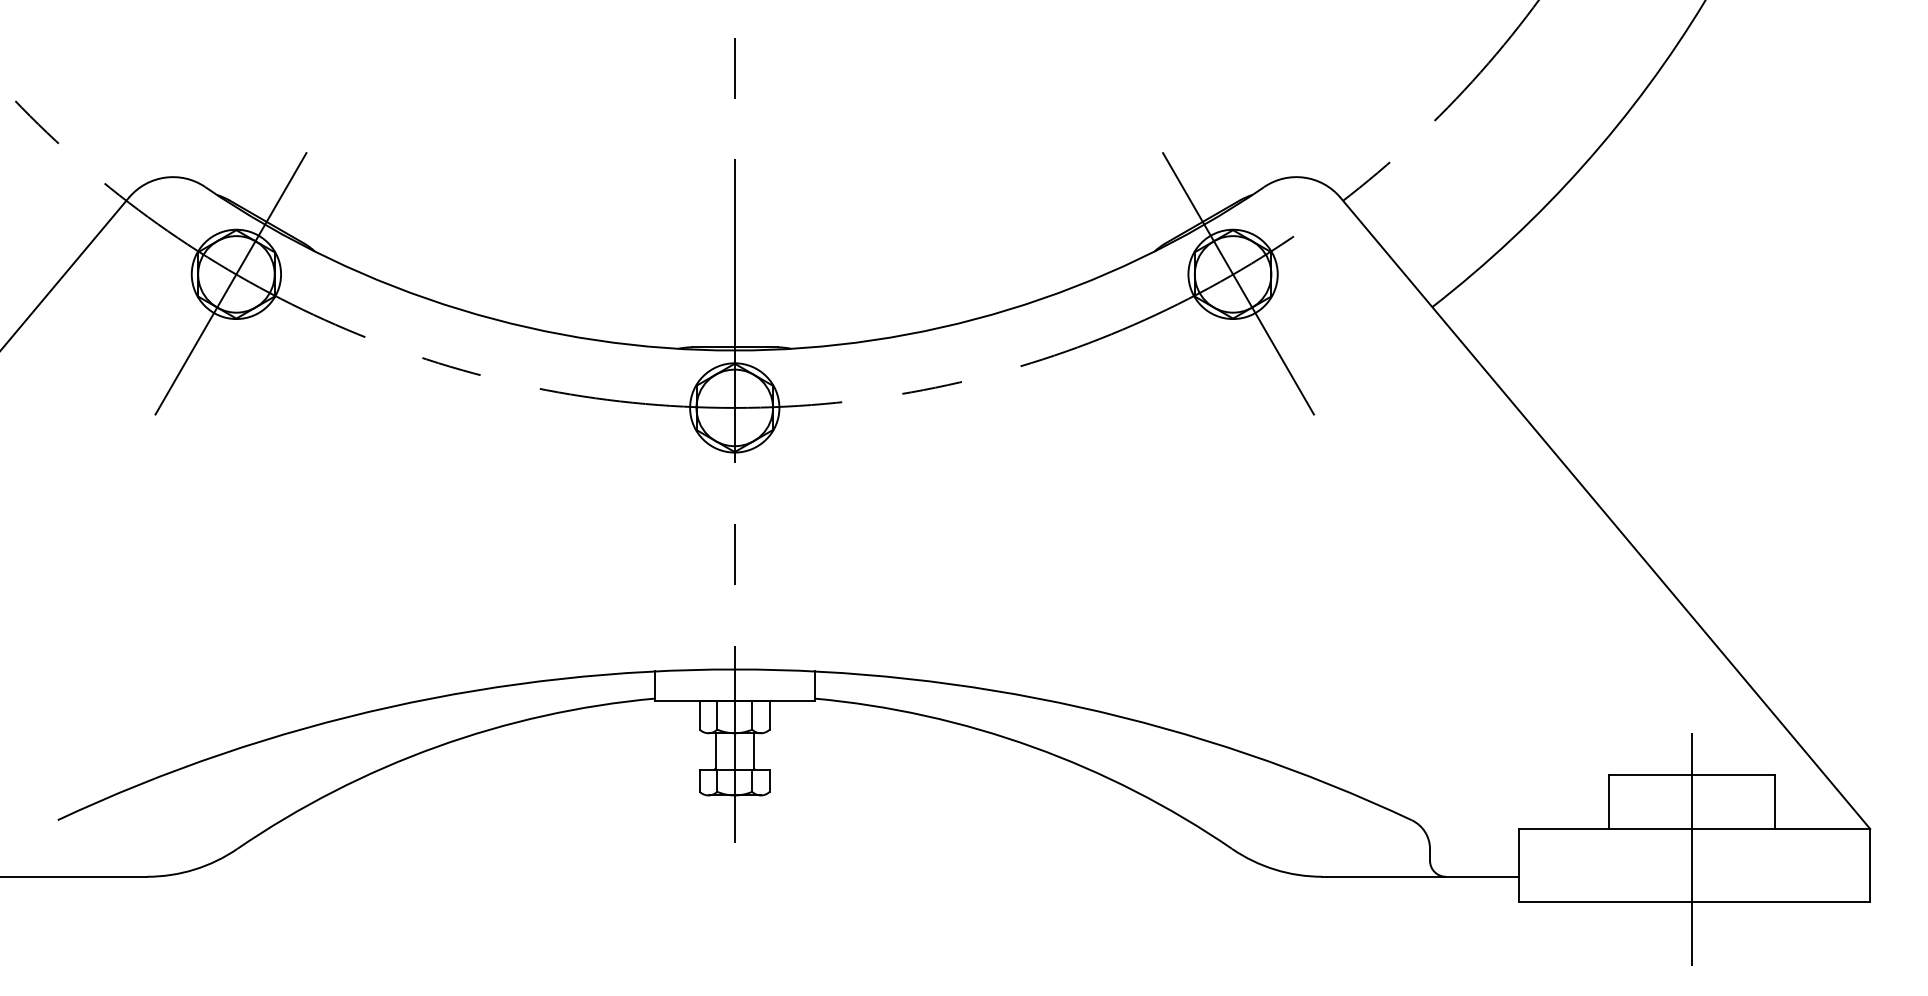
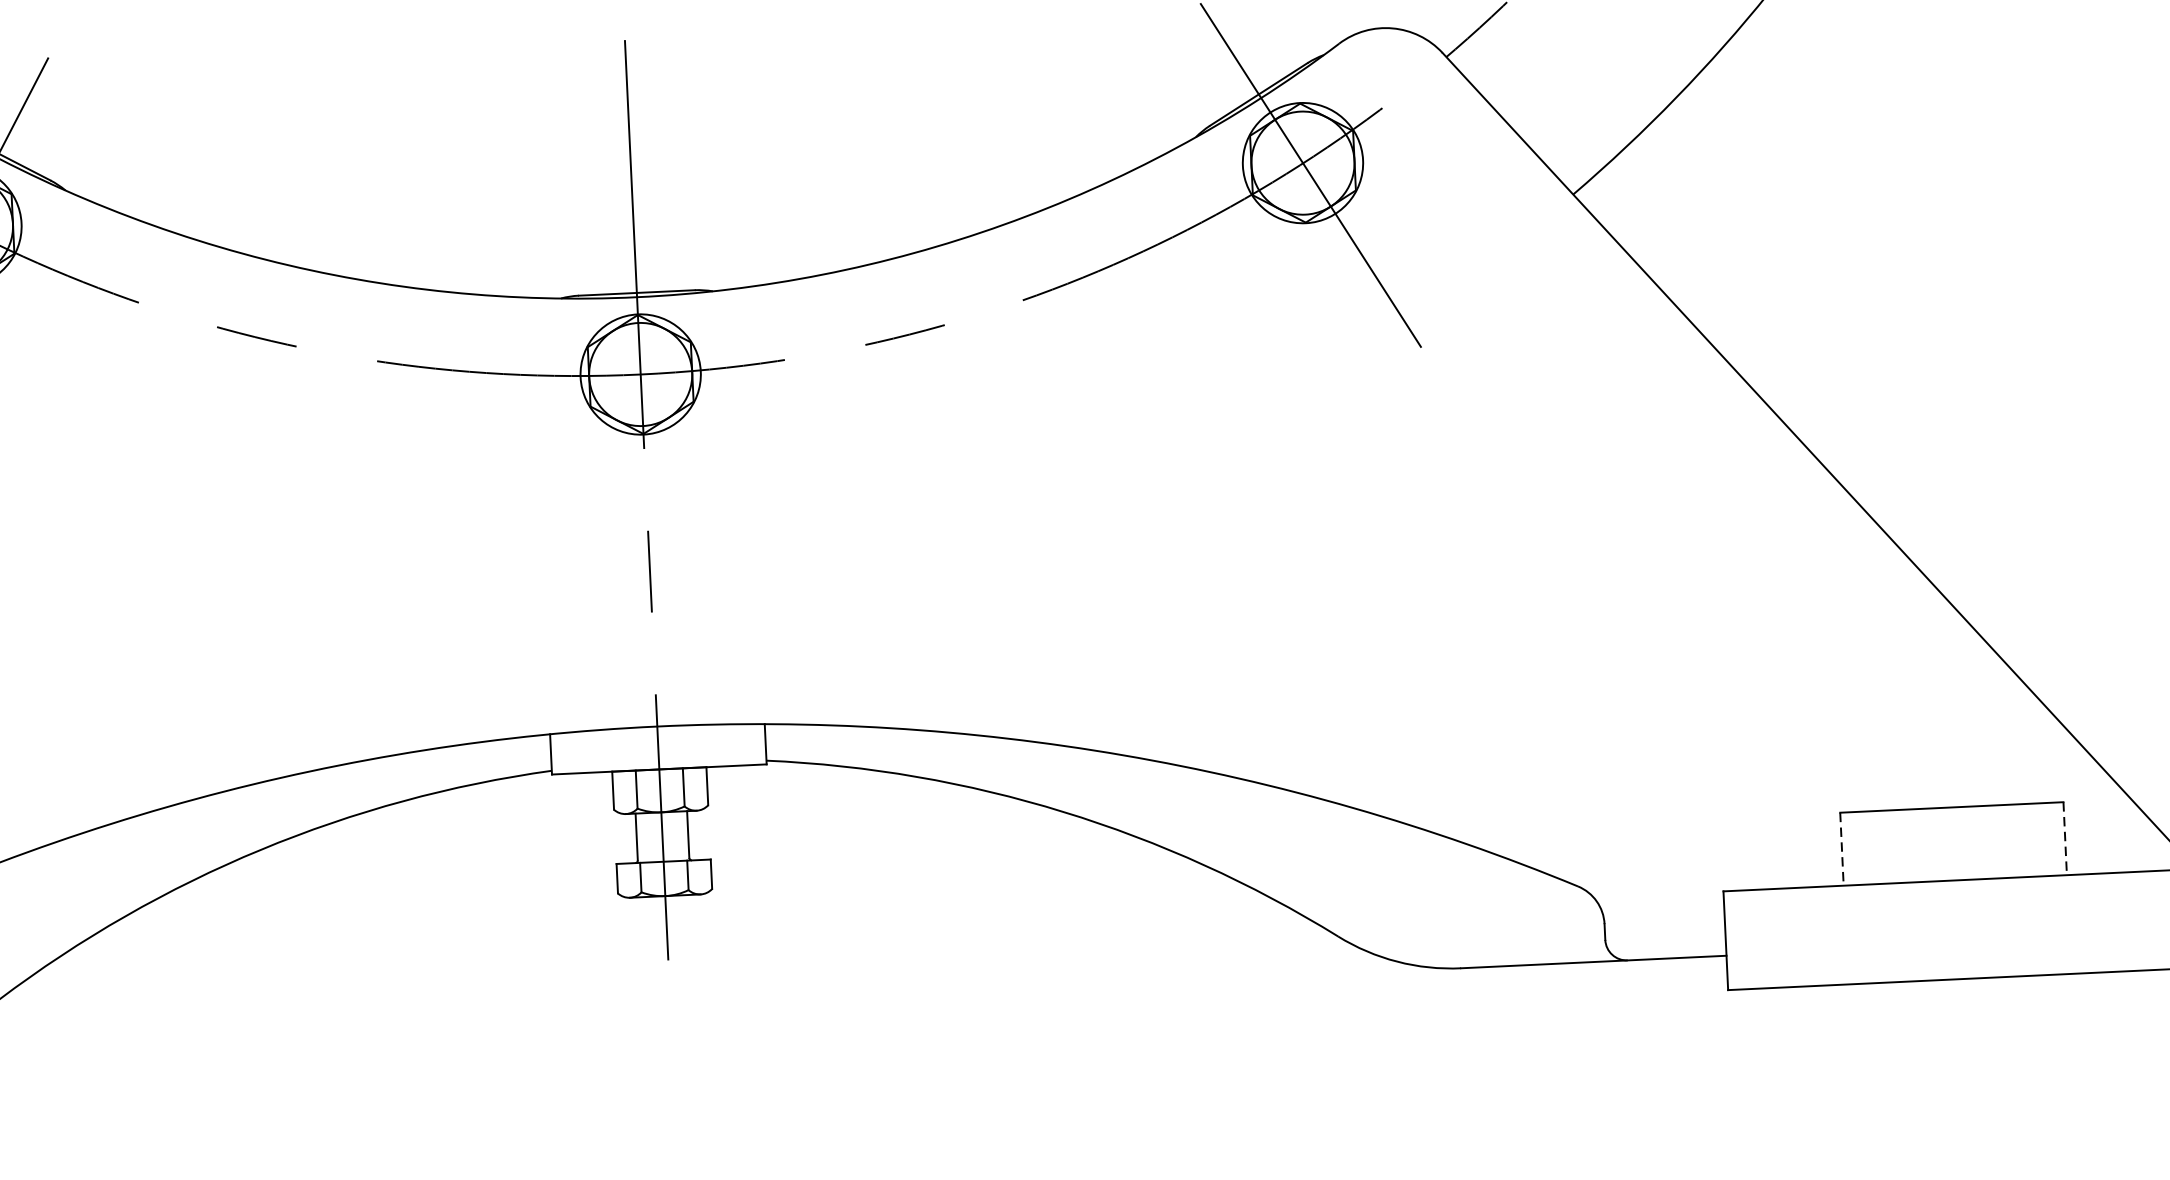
line: (1608, 802) -> (1841, 850), solid -> dashed
line: (1774, 802) -> (2065, 839), solid -> dashed
line: (1691, 849) -> (1956, 908), removed

